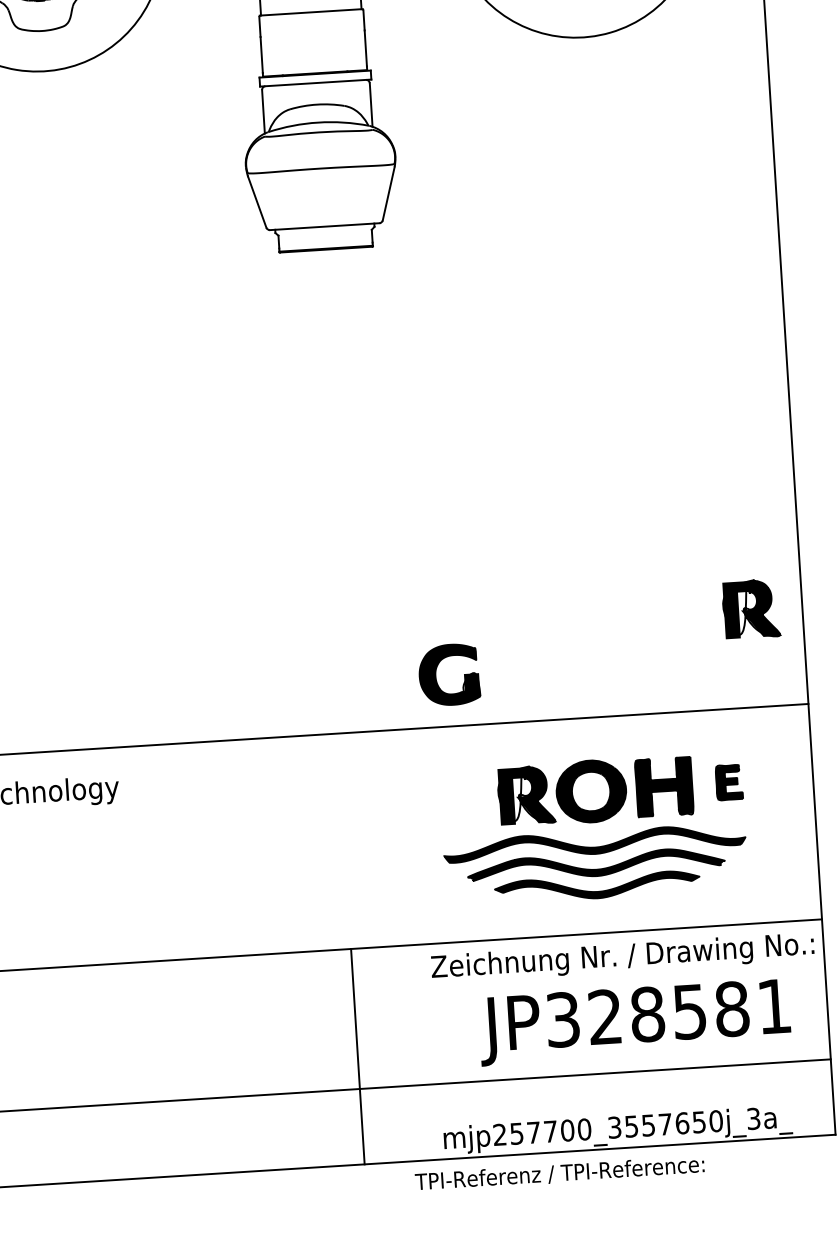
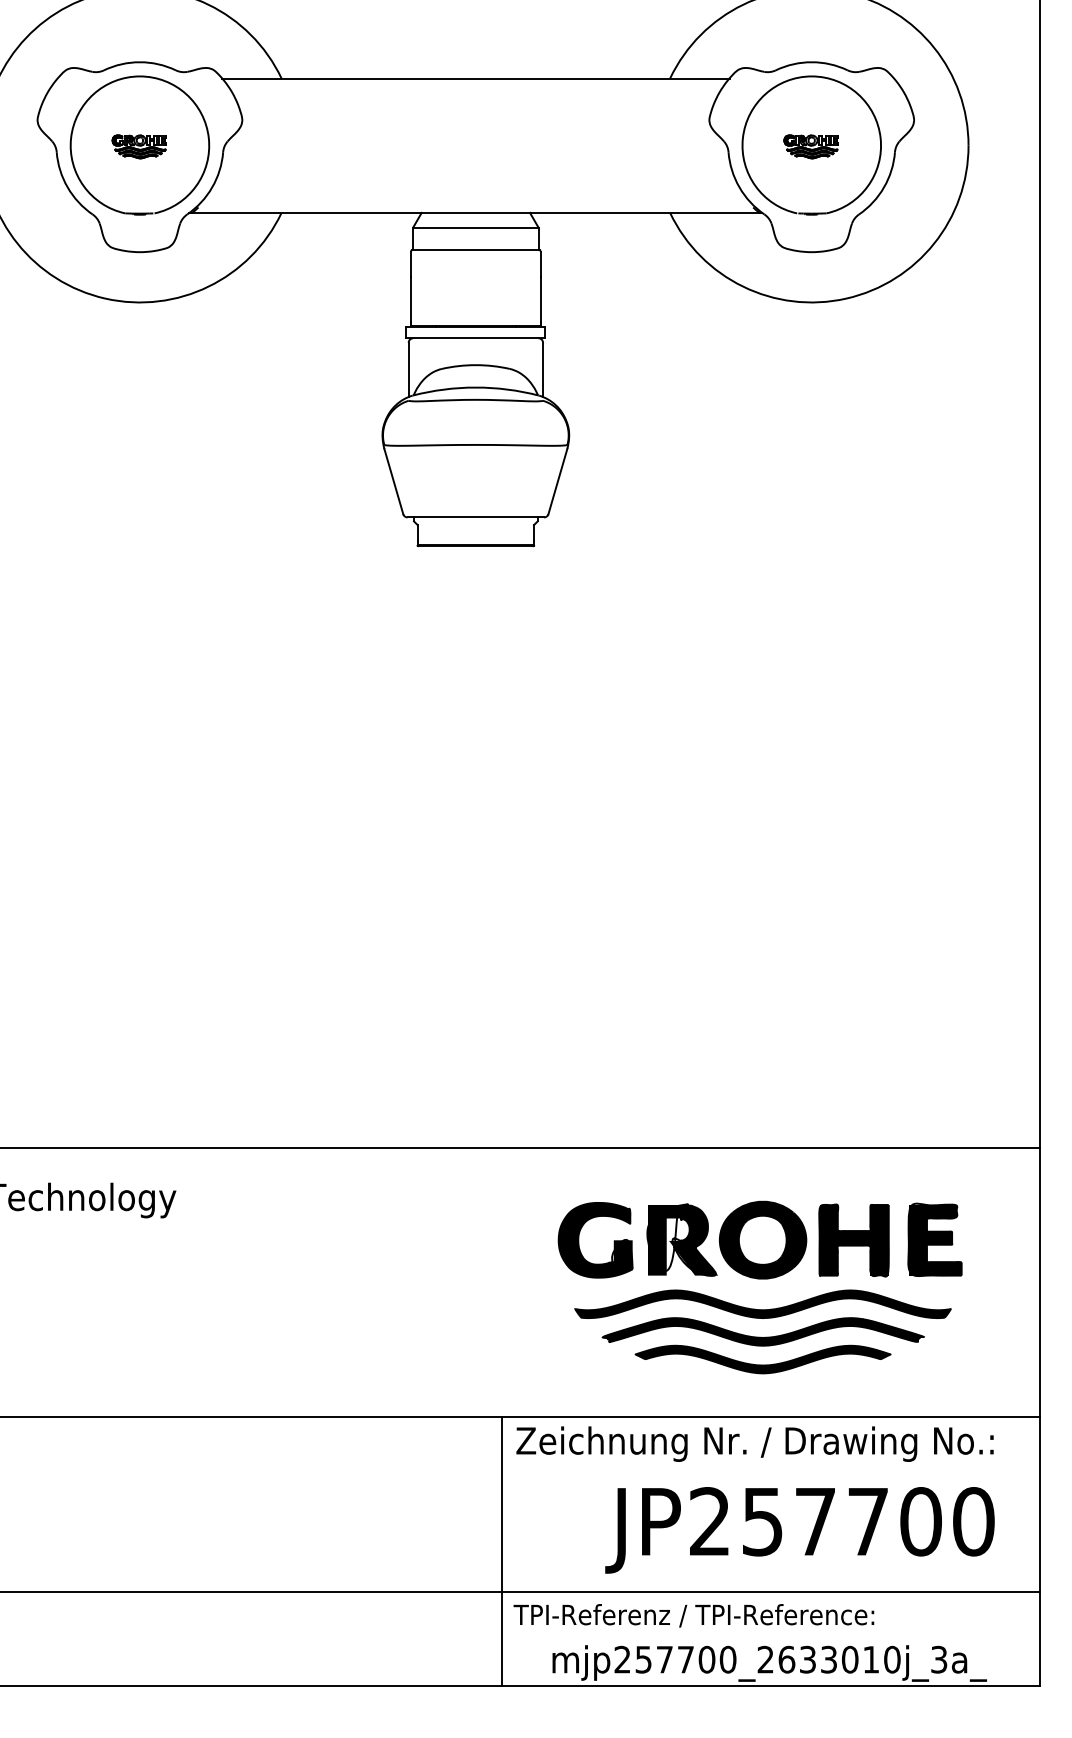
part: (750, 608) -> (975, 1025), removed
part: (436, 675) -> (579, 1240), moved
part: (728, 782) -> (934, 1239), size x1.67
text: (622, 957) -> (754, 1443), moved
text: (669, 1012) -> (842, 1521), JP328581 -> JP257700
line: (358, 1056) -> (502, 1551), moved
text: (656, 1124) -> (817, 1659), mjp257700_3557650j_3a_ -> mjp257700_2633010j_3a_
text: (559, 1173) -> (693, 1615), moved

